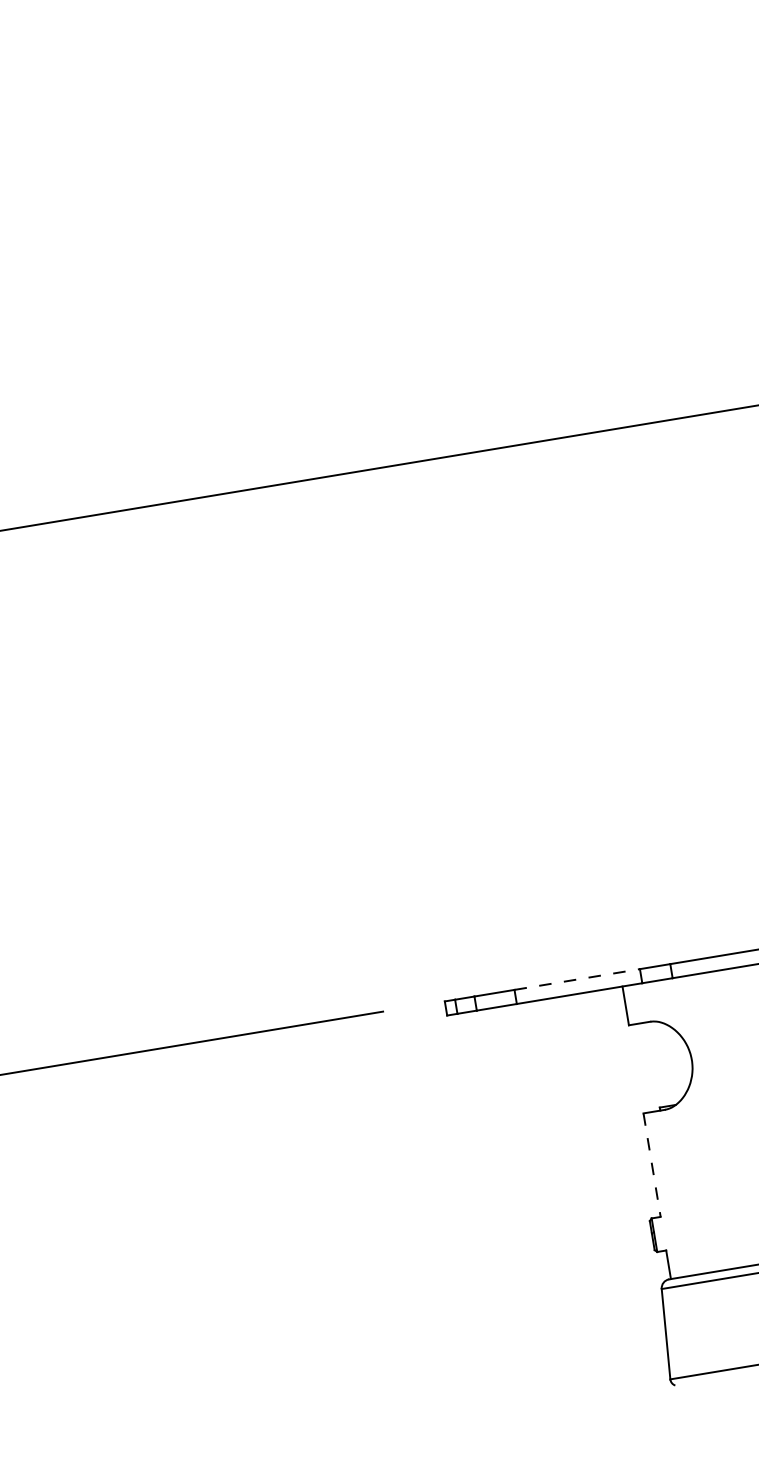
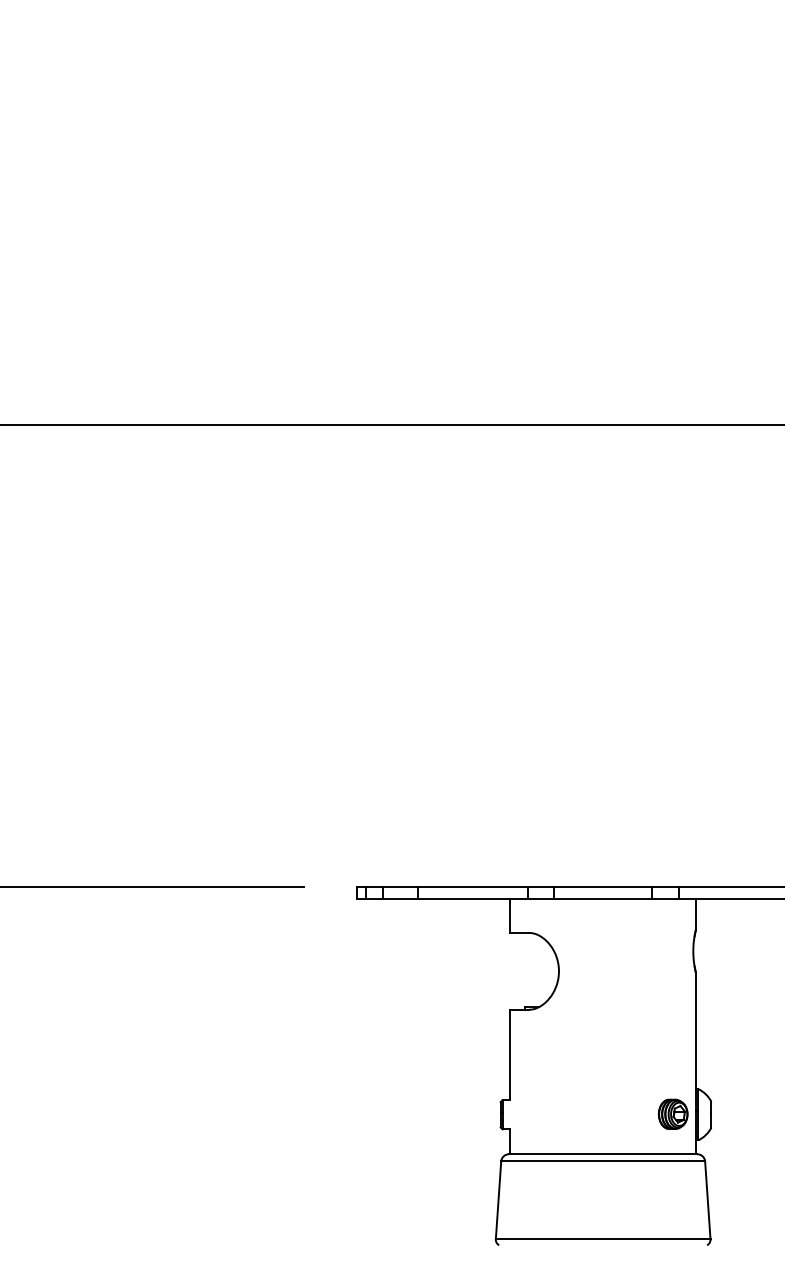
line: (576, 979) -> (472, 886), dashed -> solid
line: (652, 1165) -> (510, 1055), dashed -> solid

